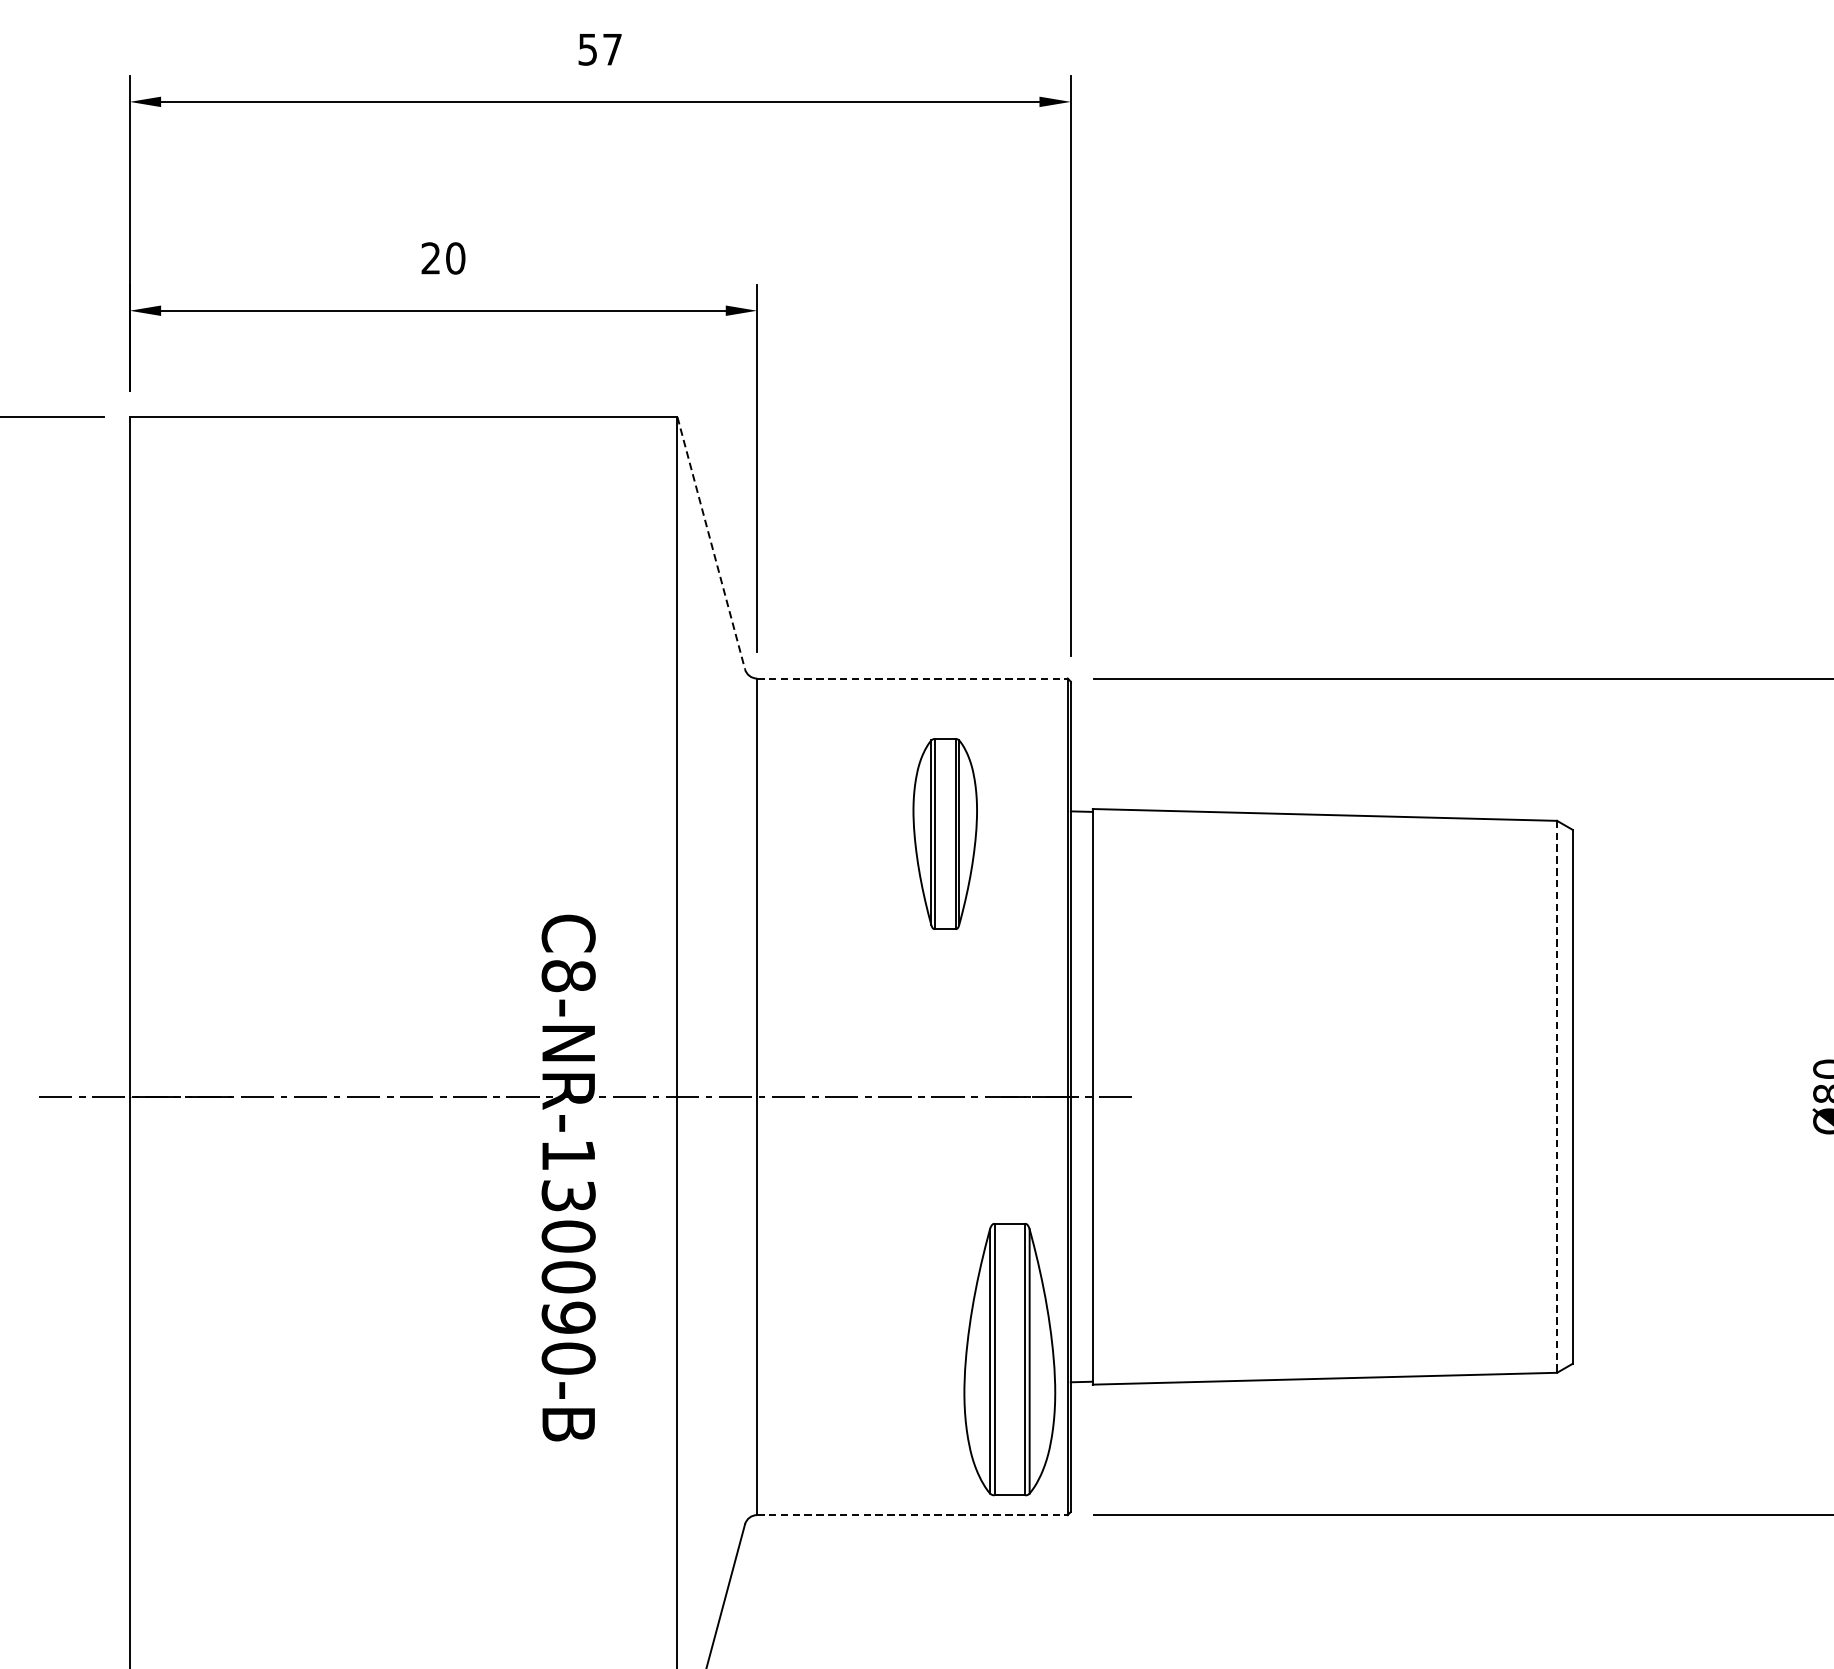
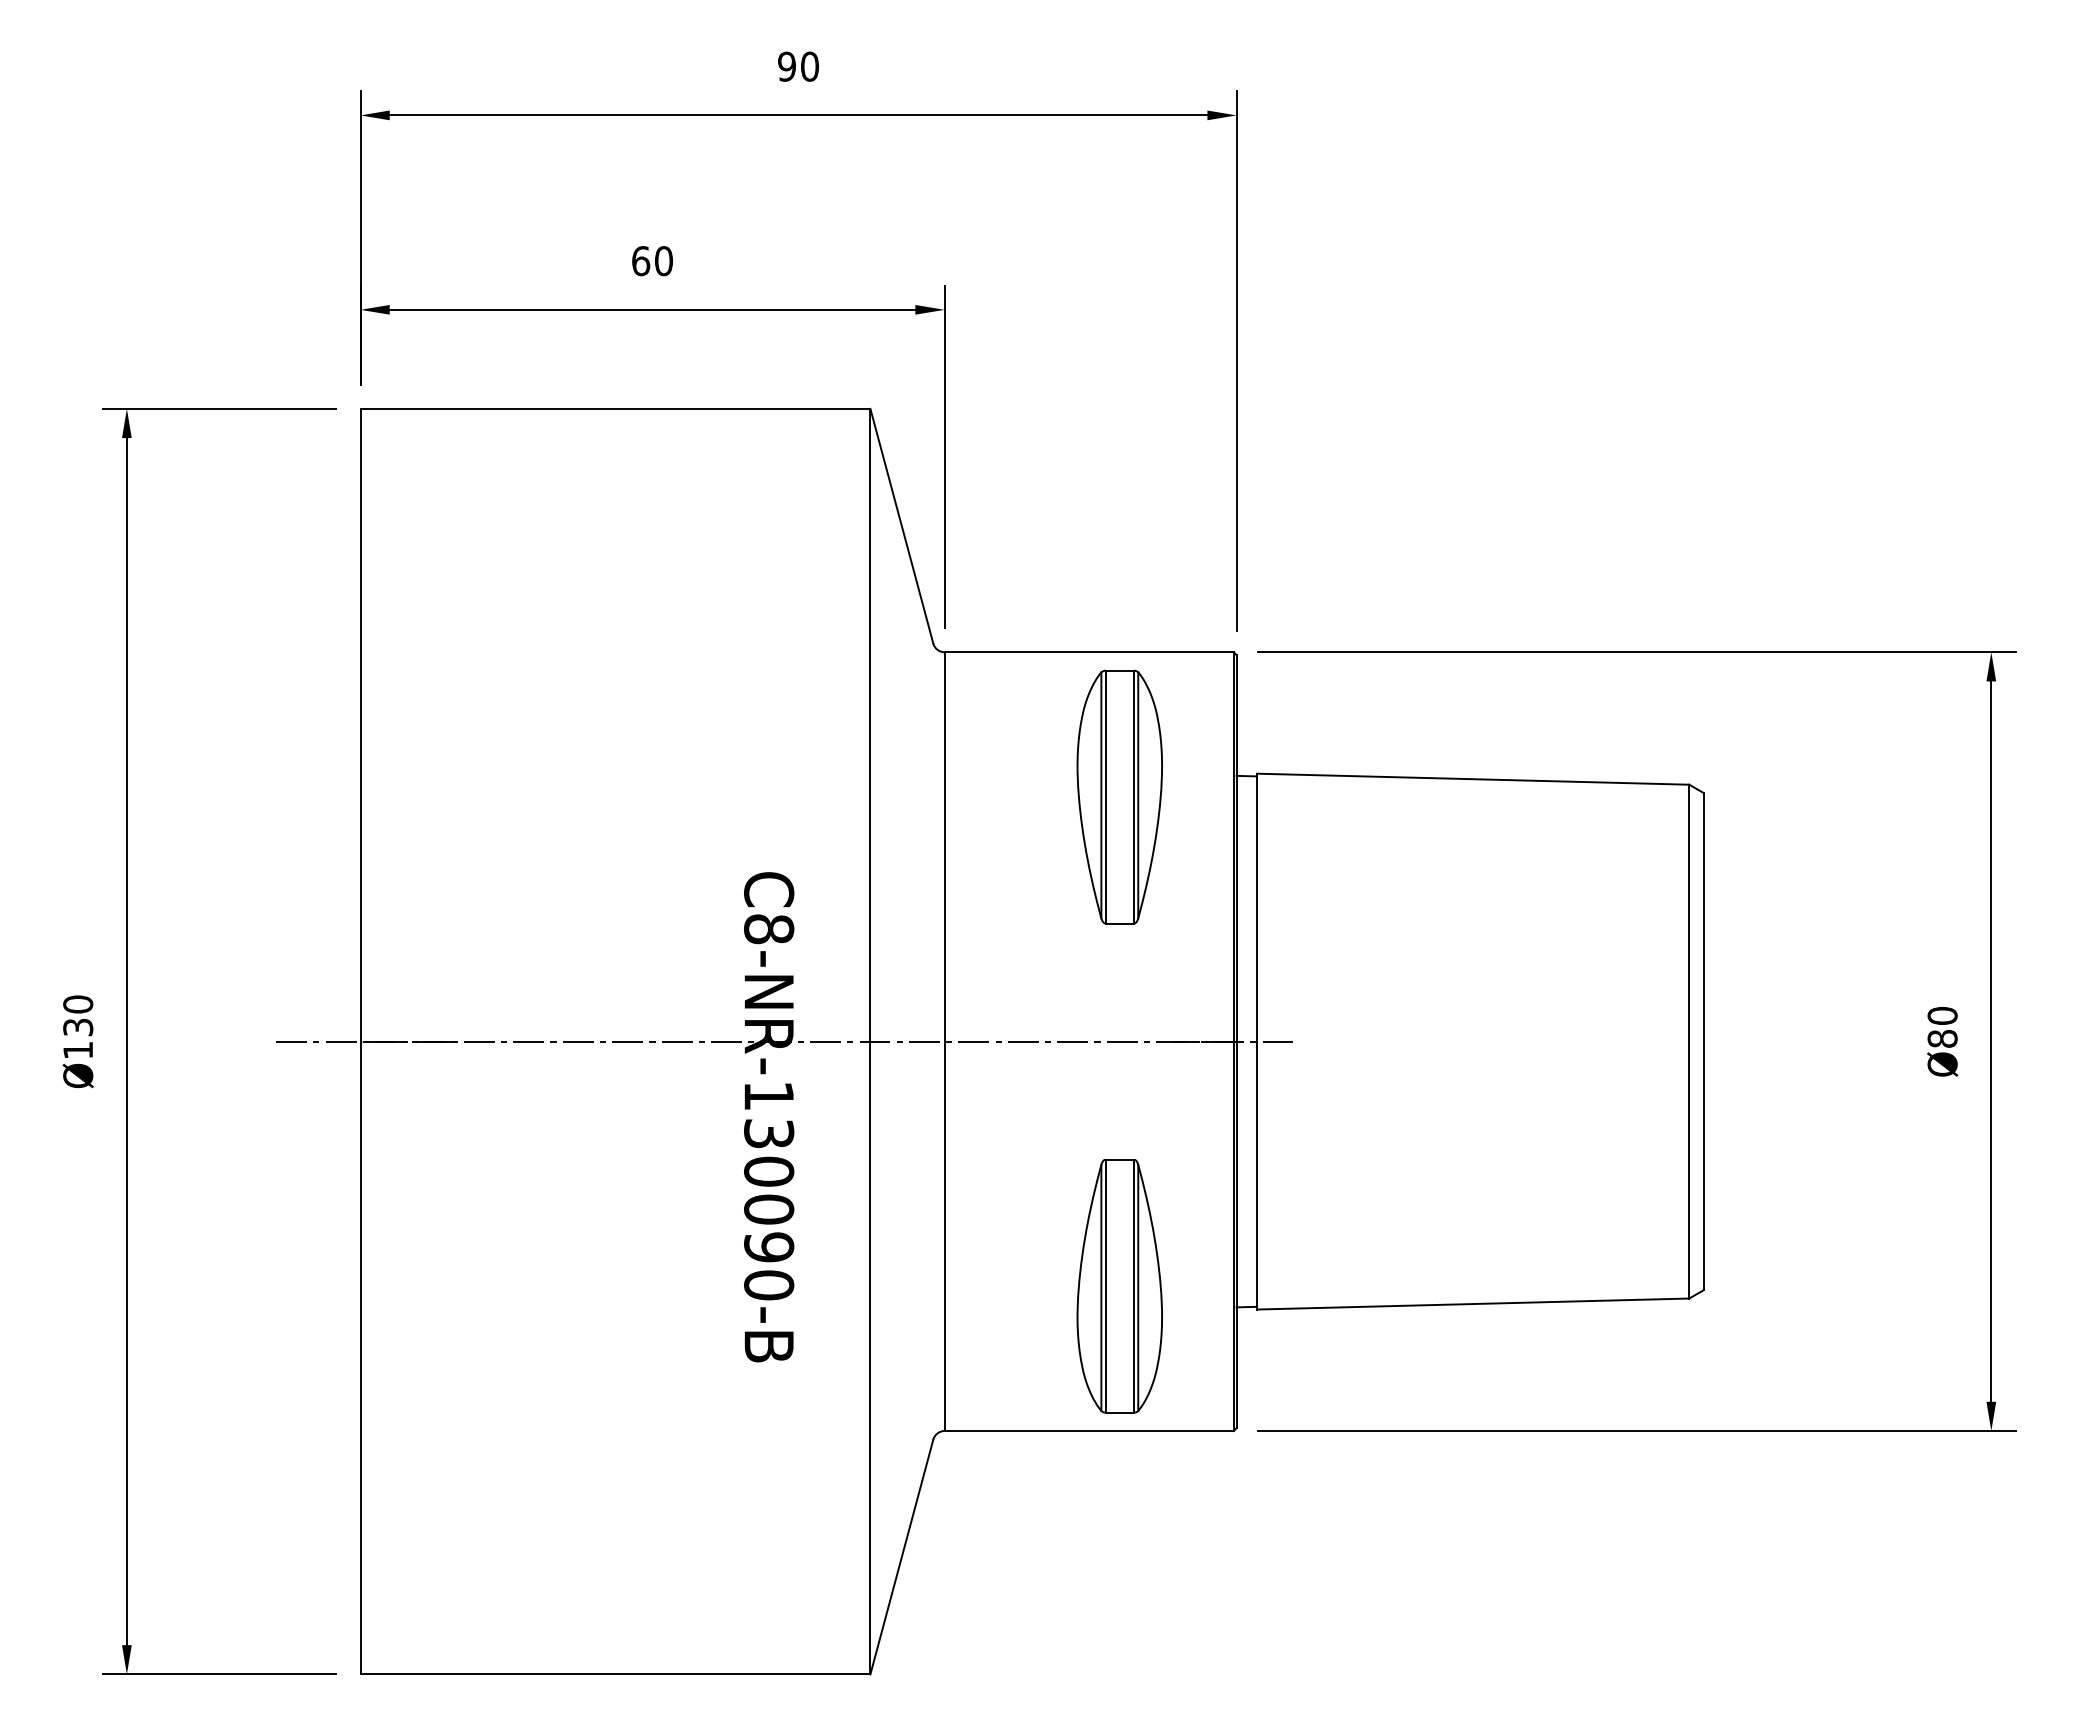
text: (600, 49) -> (798, 66), 57 -> 90
text: (431, 258) -> (641, 261), 20 -> 60
line: (710, 543) -> (901, 526), dashed -> solid
line: (912, 678) -> (1089, 652), dashed -> solid
part: (945, 833) -> (1119, 796), size x1.43
line: (1557, 1096) -> (1689, 1041), dashed -> solid
part: (1009, 1359) -> (1119, 1286), moved
line: (912, 1515) -> (1089, 1431), dashed -> solid

